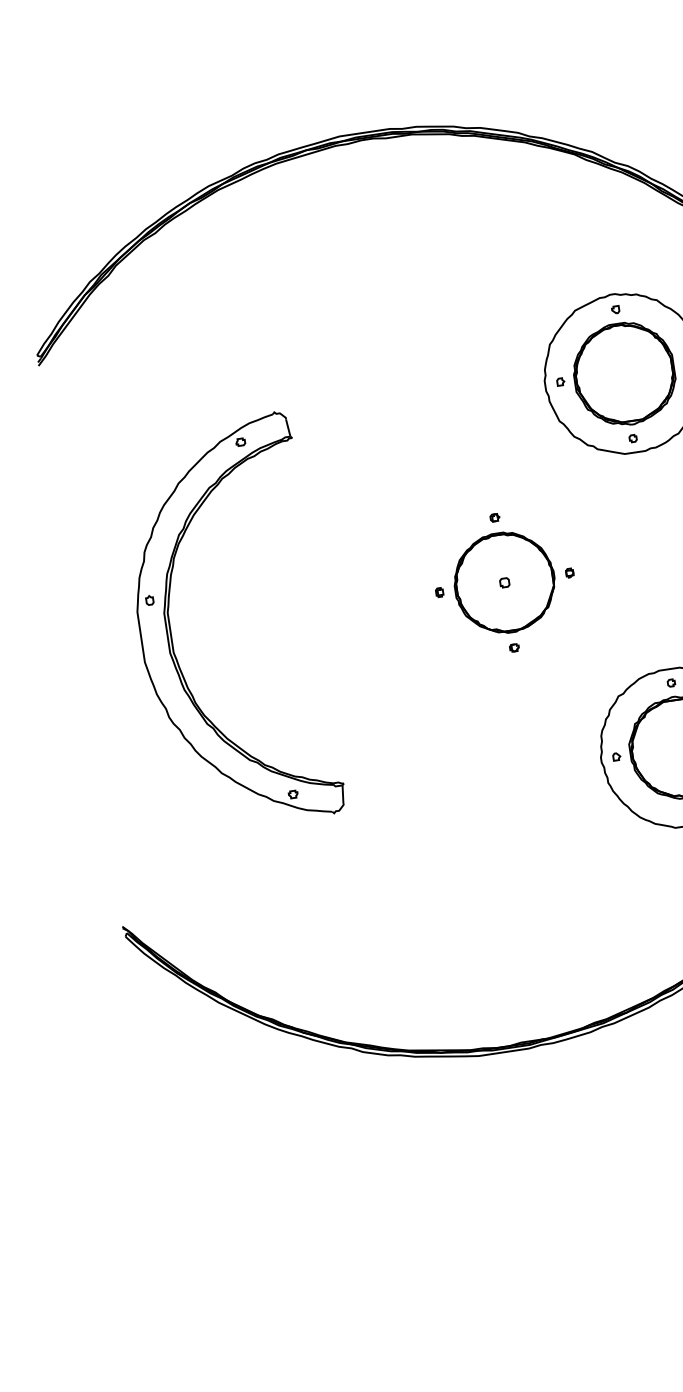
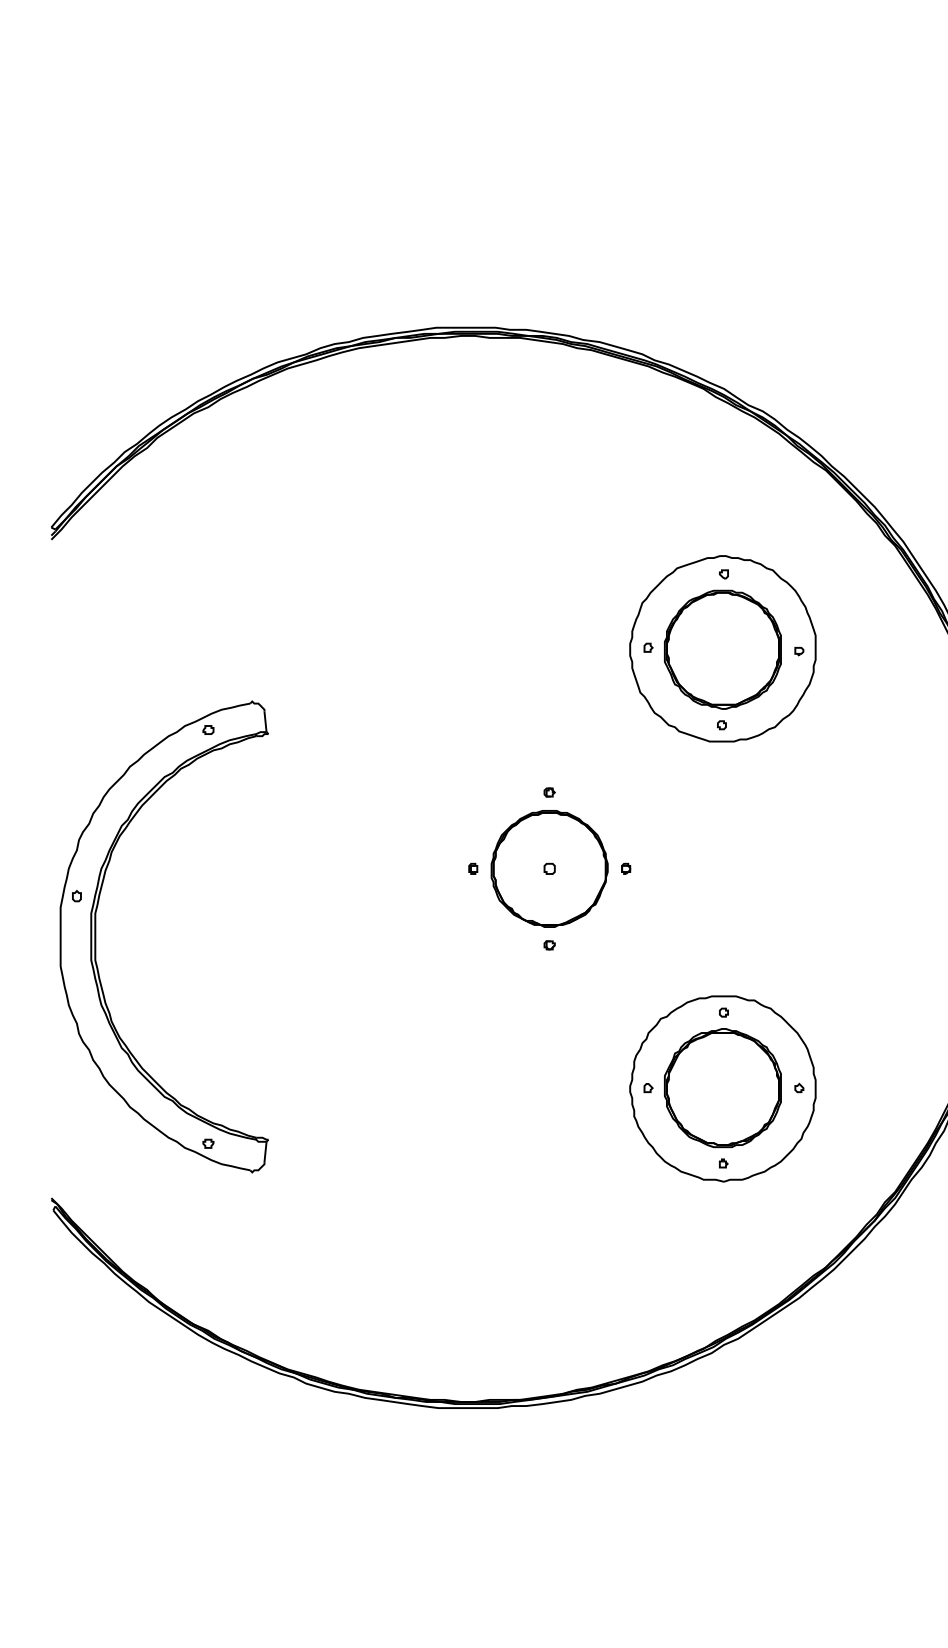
part: (171, 632) -> (96, 936), moved

